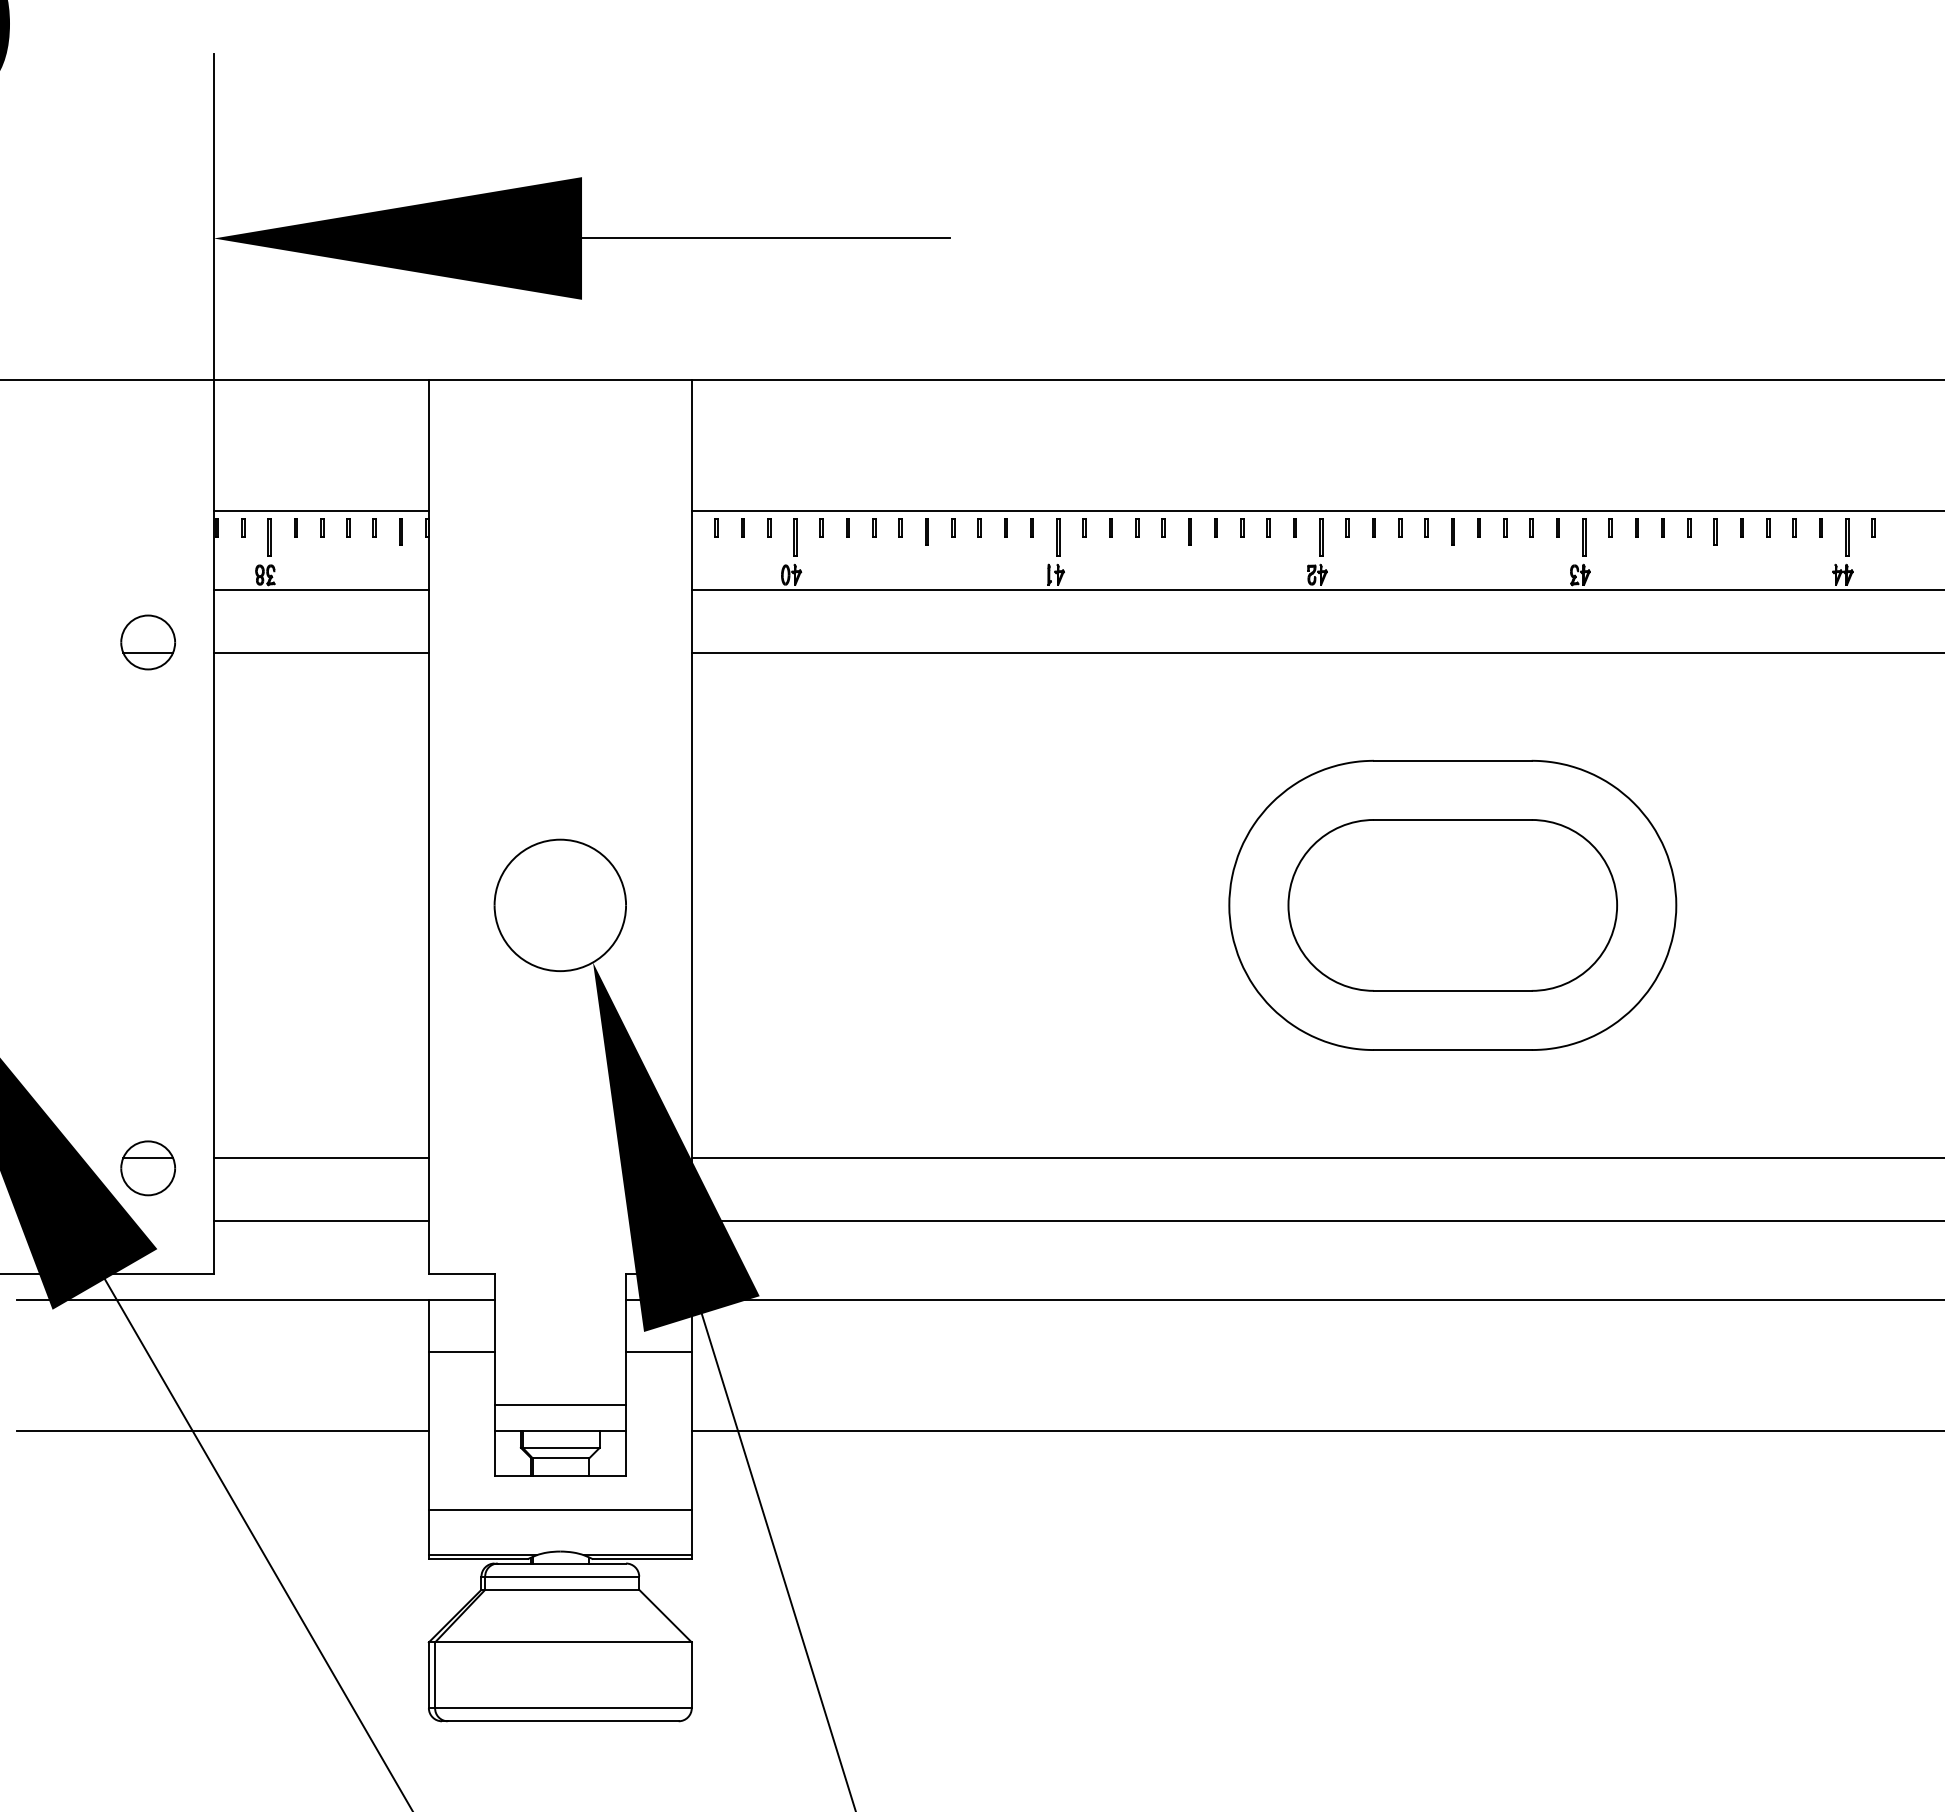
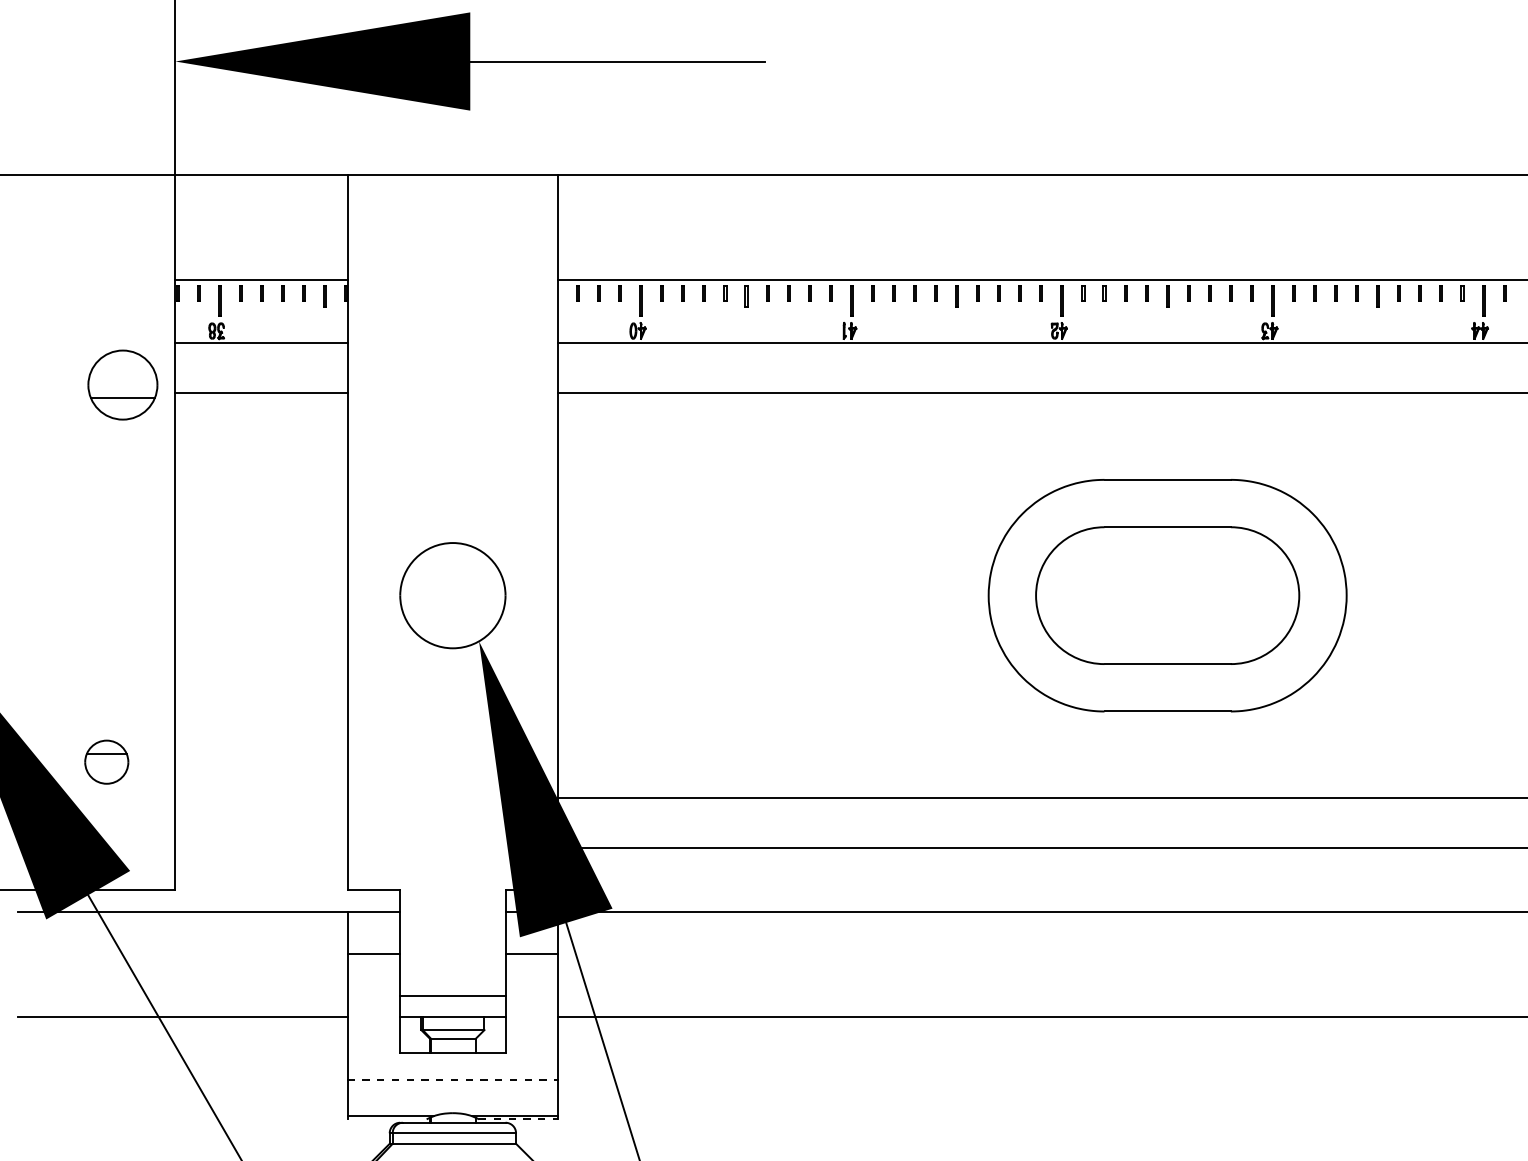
part: (147, 642) -> (122, 385), size x1.6
line: (320, 1157) -> (260, 797), removed
part: (147, 1168) -> (106, 762), moved
line: (320, 1220) -> (260, 848), removed
line: (560, 1510) -> (453, 1080), solid -> dashed
line: (477, 1559) -> (386, 1119), removed
line: (642, 1559) -> (518, 1119), solid -> dashed

